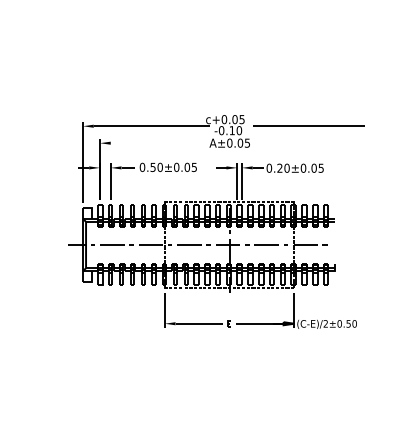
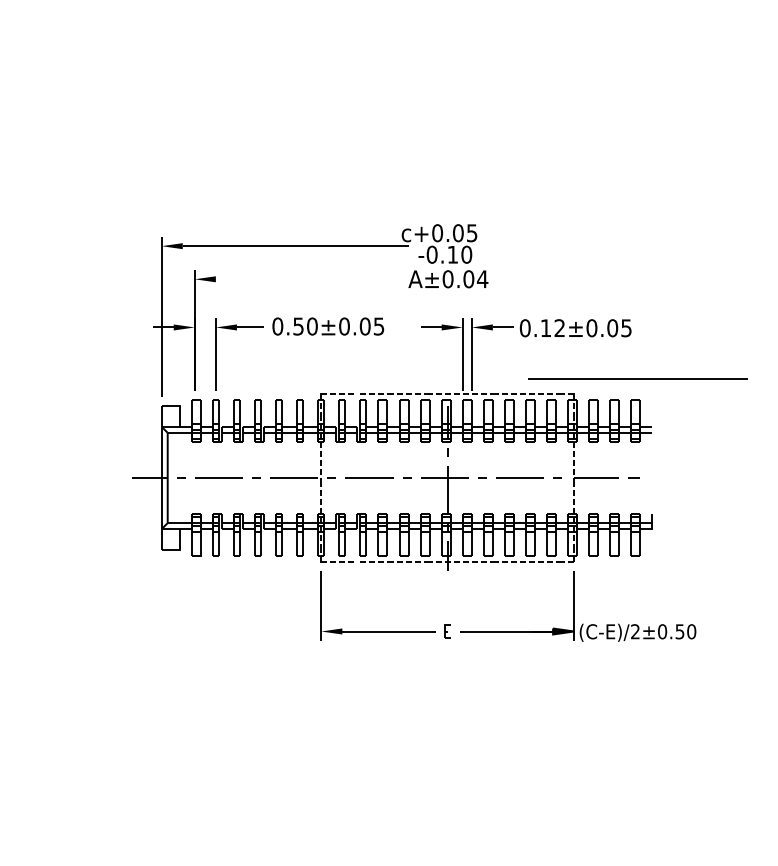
line: (308, 125) -> (636, 377), moved
text: (247, 142) -> (482, 277), A±0.05 -> A±0.04
text: (283, 167) -> (552, 326), 0.20±0.05 -> 0.12±0.05

